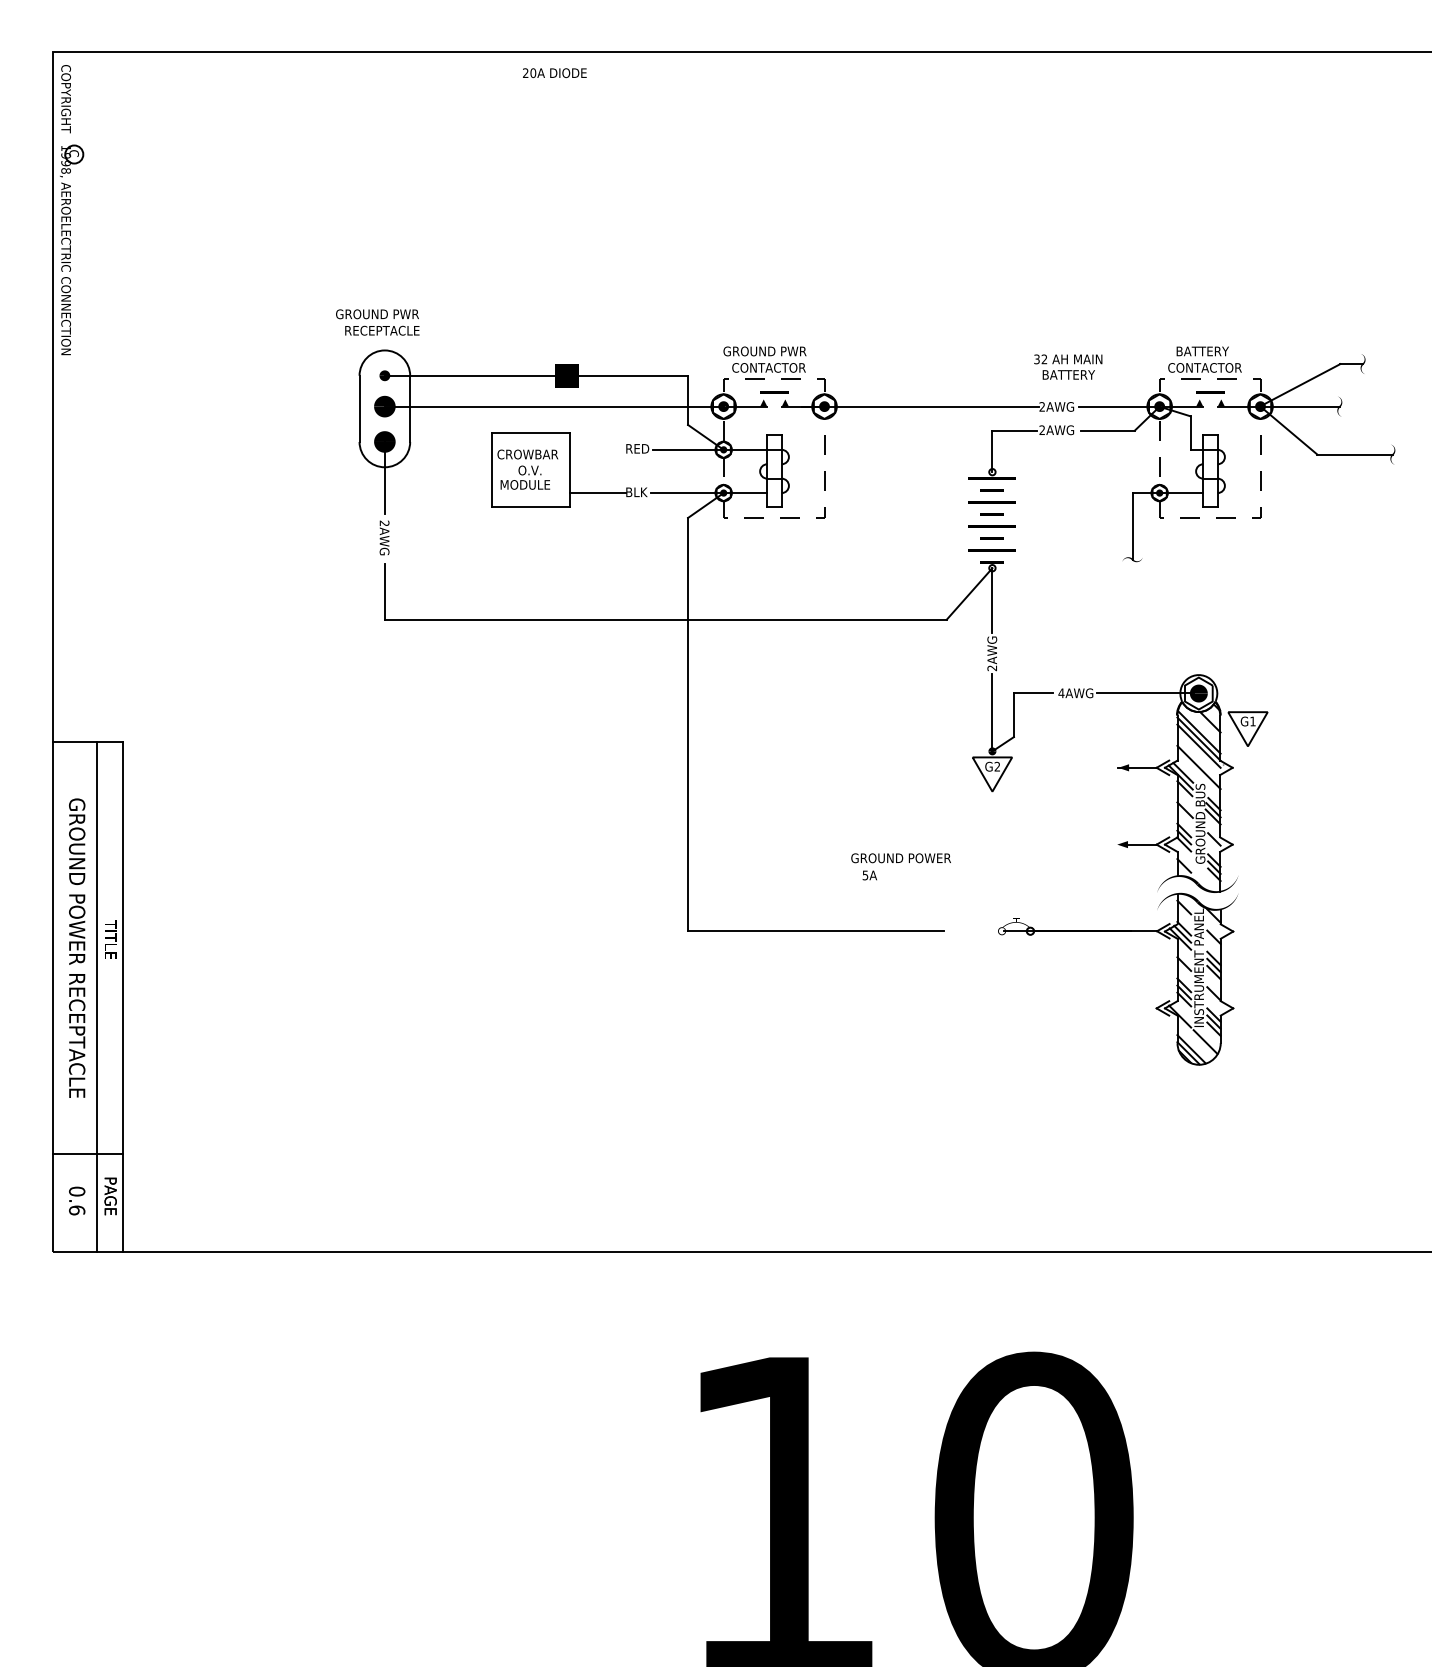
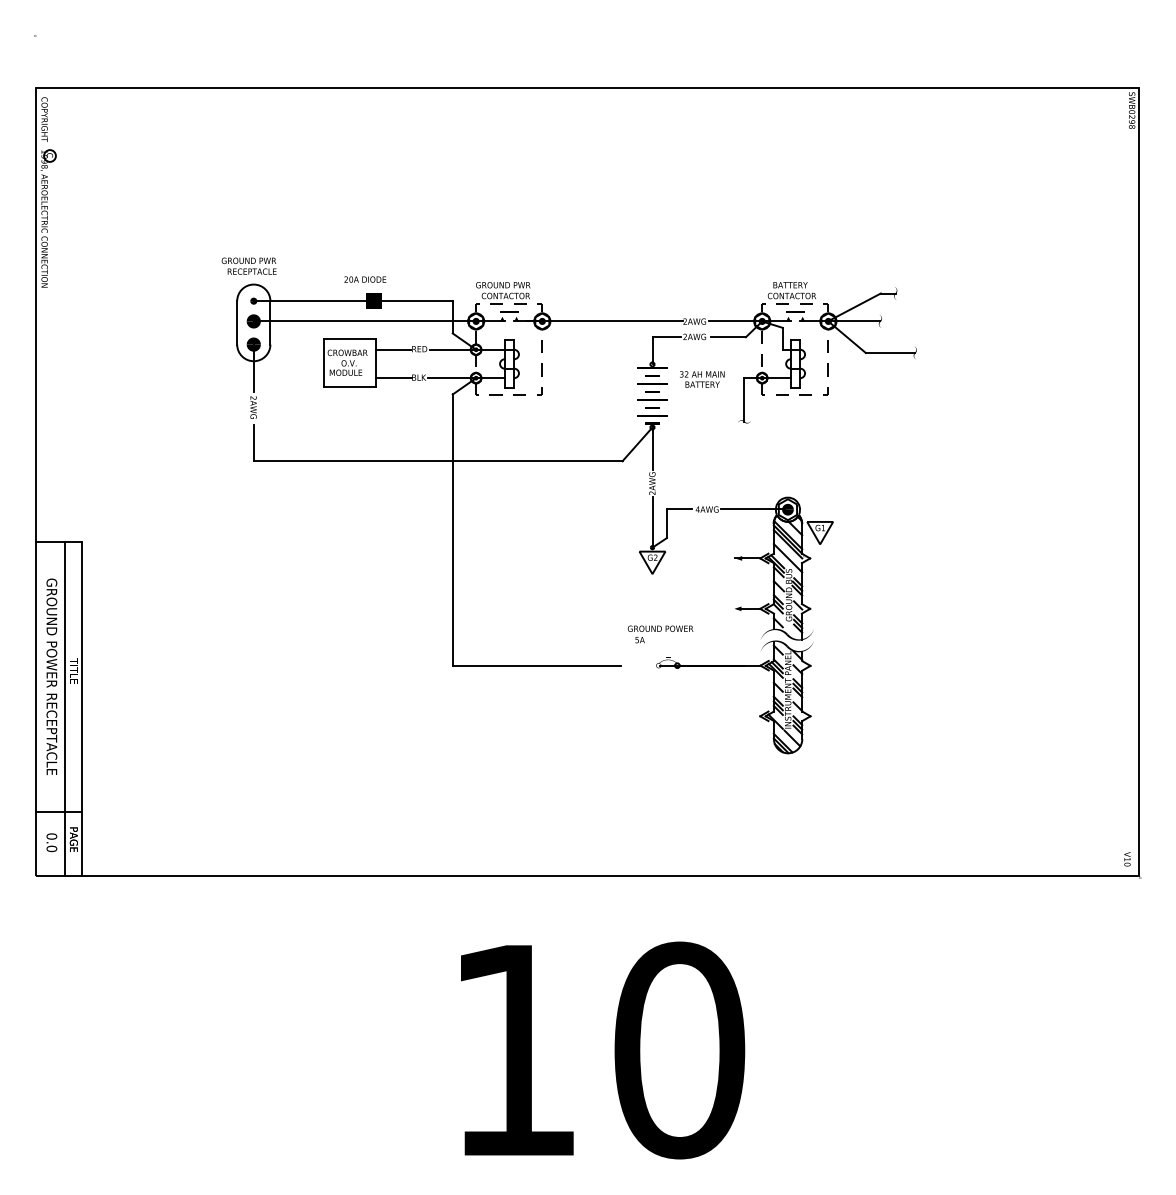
text: (555, 72) -> (365, 279), moved
text: (1068, 367) -> (702, 379), moved
line: (597, 449) -> (393, 349), added
text: (901, 866) -> (660, 634), moved
text: (76, 1209) -> (51, 848), 0.6 -> 0.0

